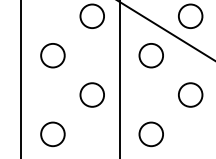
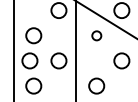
circle: (150, 55) -> (96, 35), size x0.6
circle: (46, 94) -> (29, 60), added

